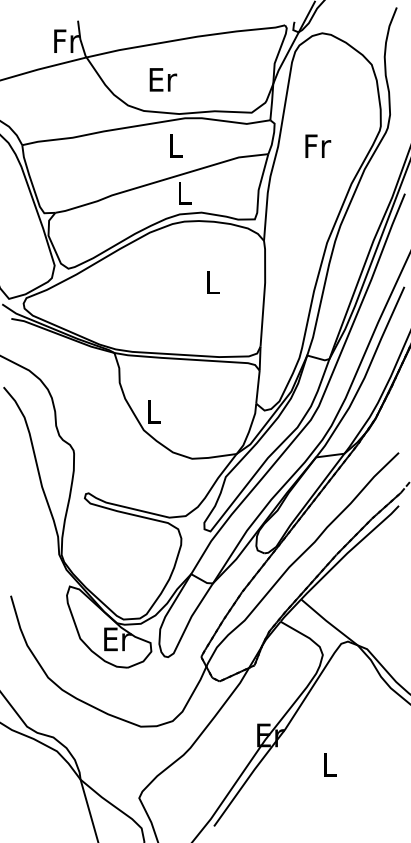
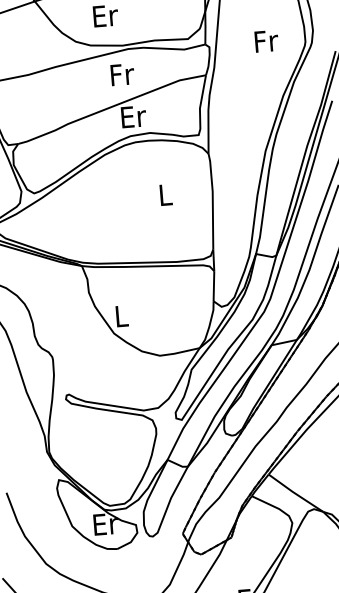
text: (176, 145) -> (122, 74), L -> Fr
text: (318, 145) -> (266, 40), moved
text: (184, 193) -> (133, 116), L -> Er

